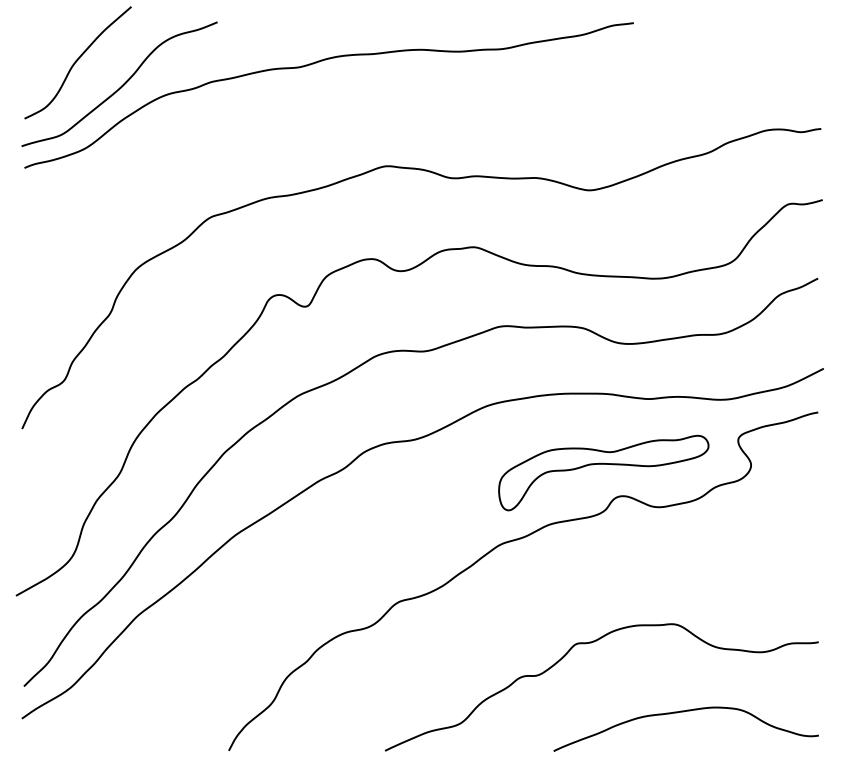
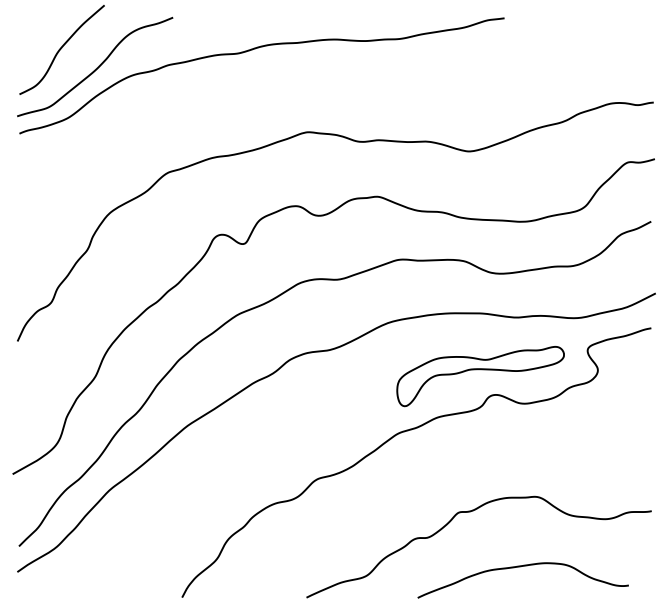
curve: (682, 712) -> (520, 567), moved

